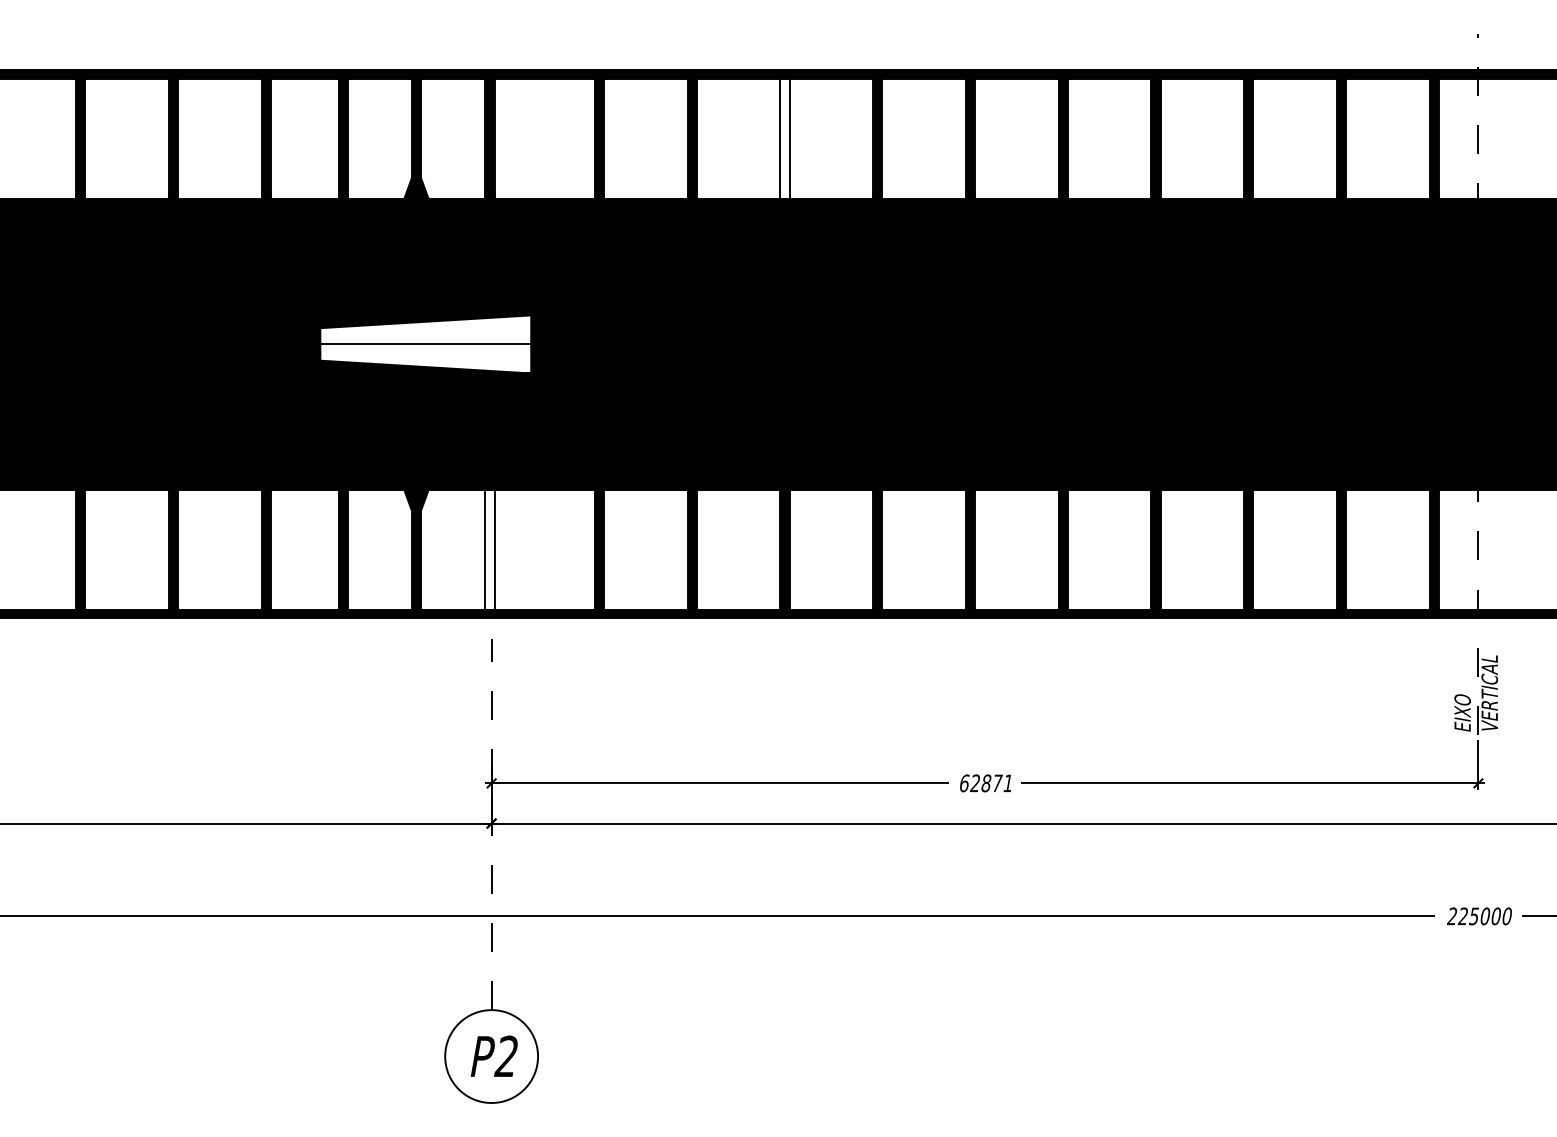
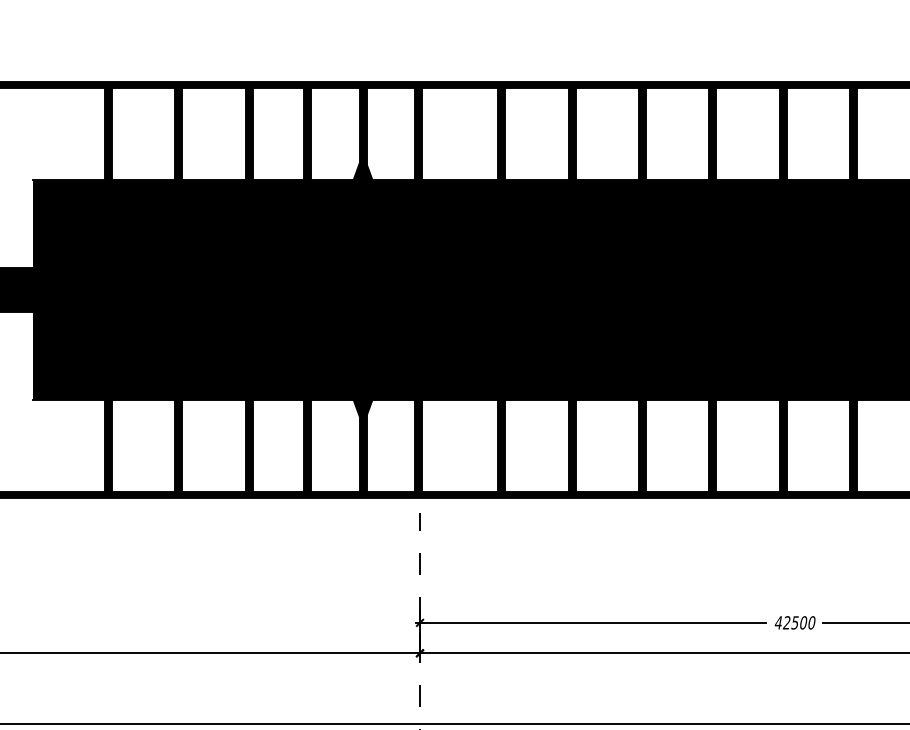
fill: (784, 138) -> (642, 133), added
fill: (425, 344) -> (369, 290), added
fill: (489, 549) -> (418, 445), added
text: (985, 783) -> (794, 622), 62871 -> 42500

